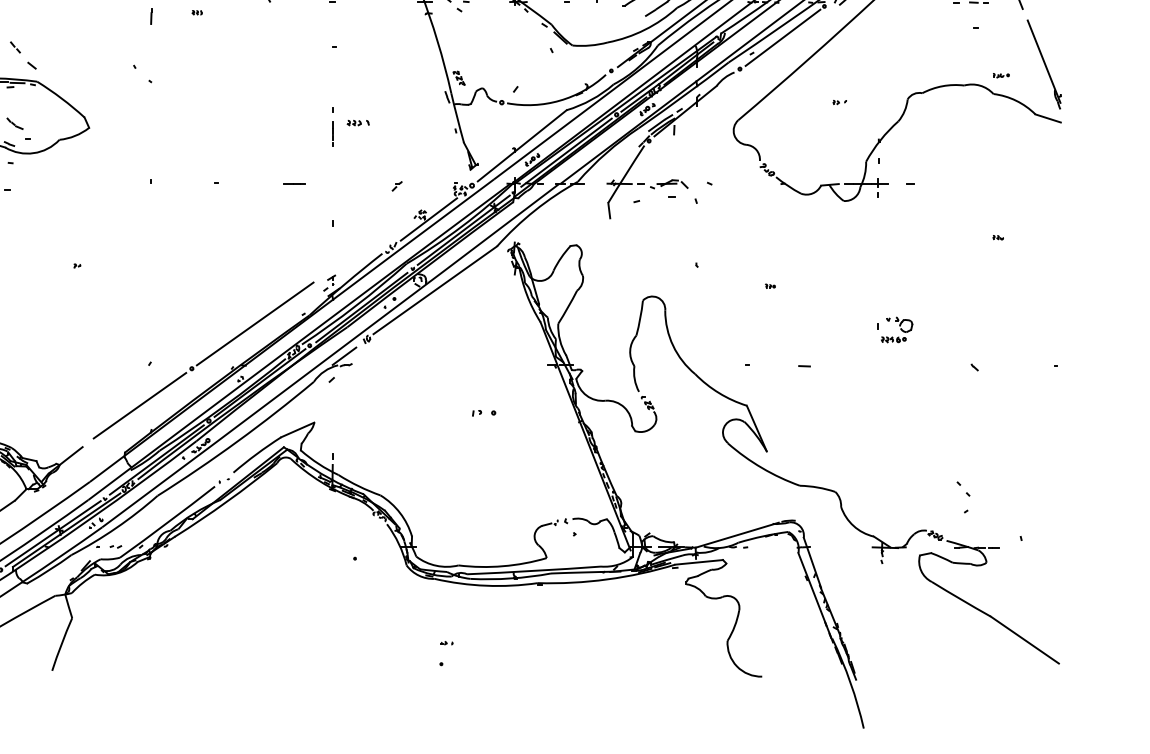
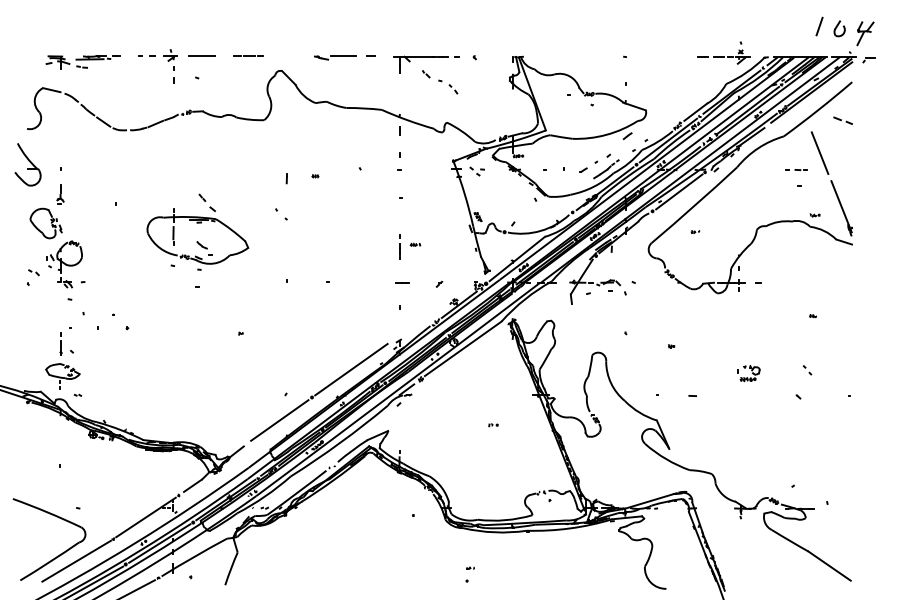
part: (839, 101) -> (695, 231), moved
part: (358, 122) -> (415, 244), size x0.71
line: (293, 183) -> (402, 282), moved
part: (483, 413) -> (493, 425), size x0.62
part: (963, 489) -> (807, 370), moved

